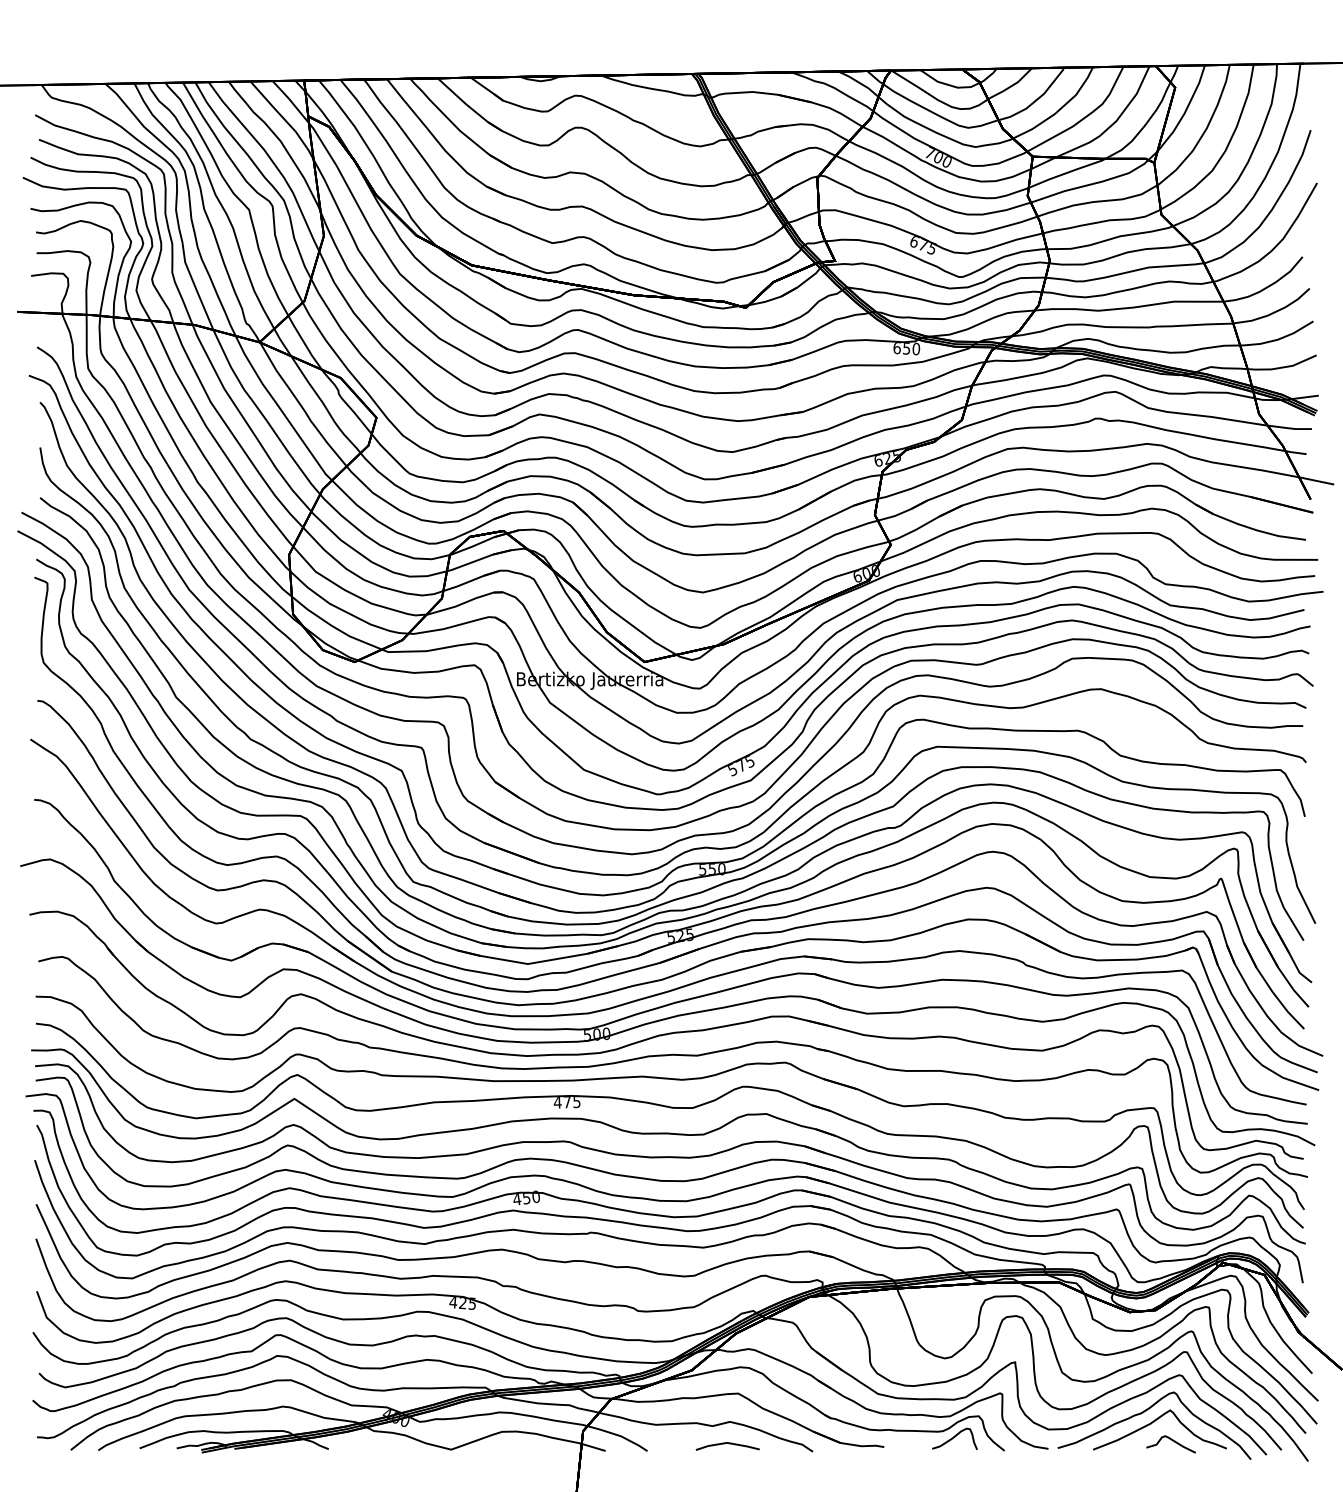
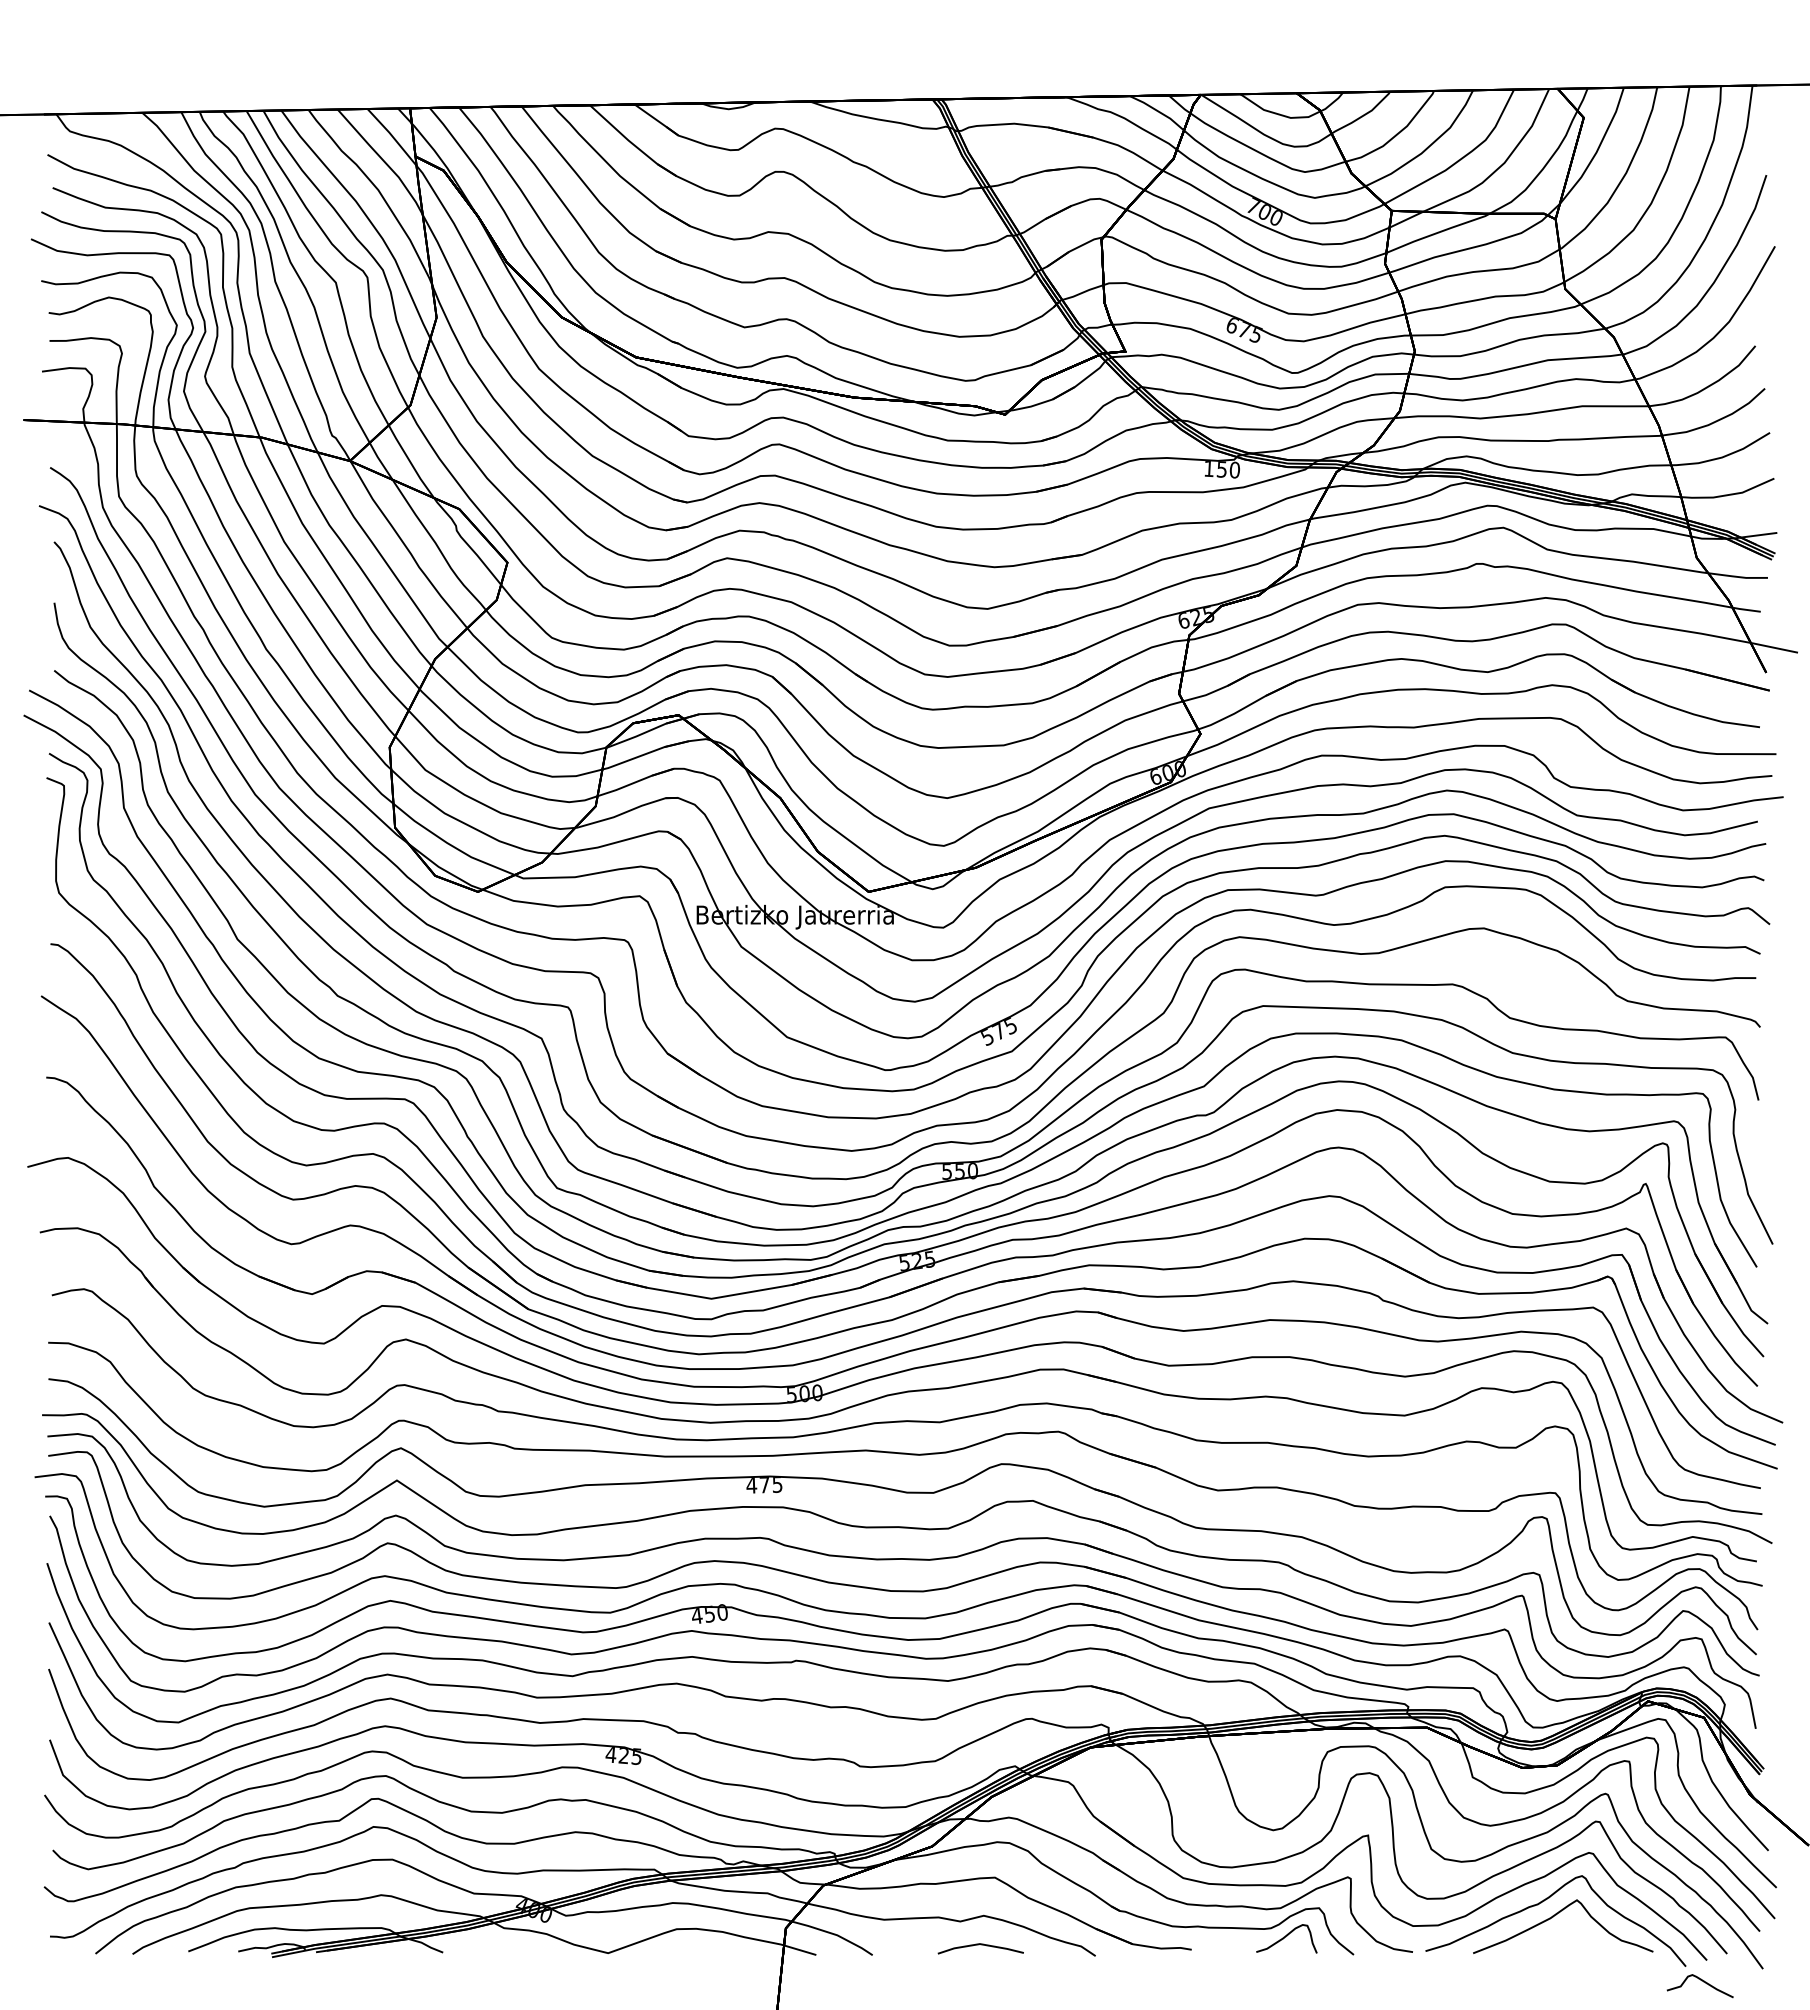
text: (897, 348) -> (1209, 469), 650 -> 150
curve: (1172, 1440) -> (1701, 1981), moved

